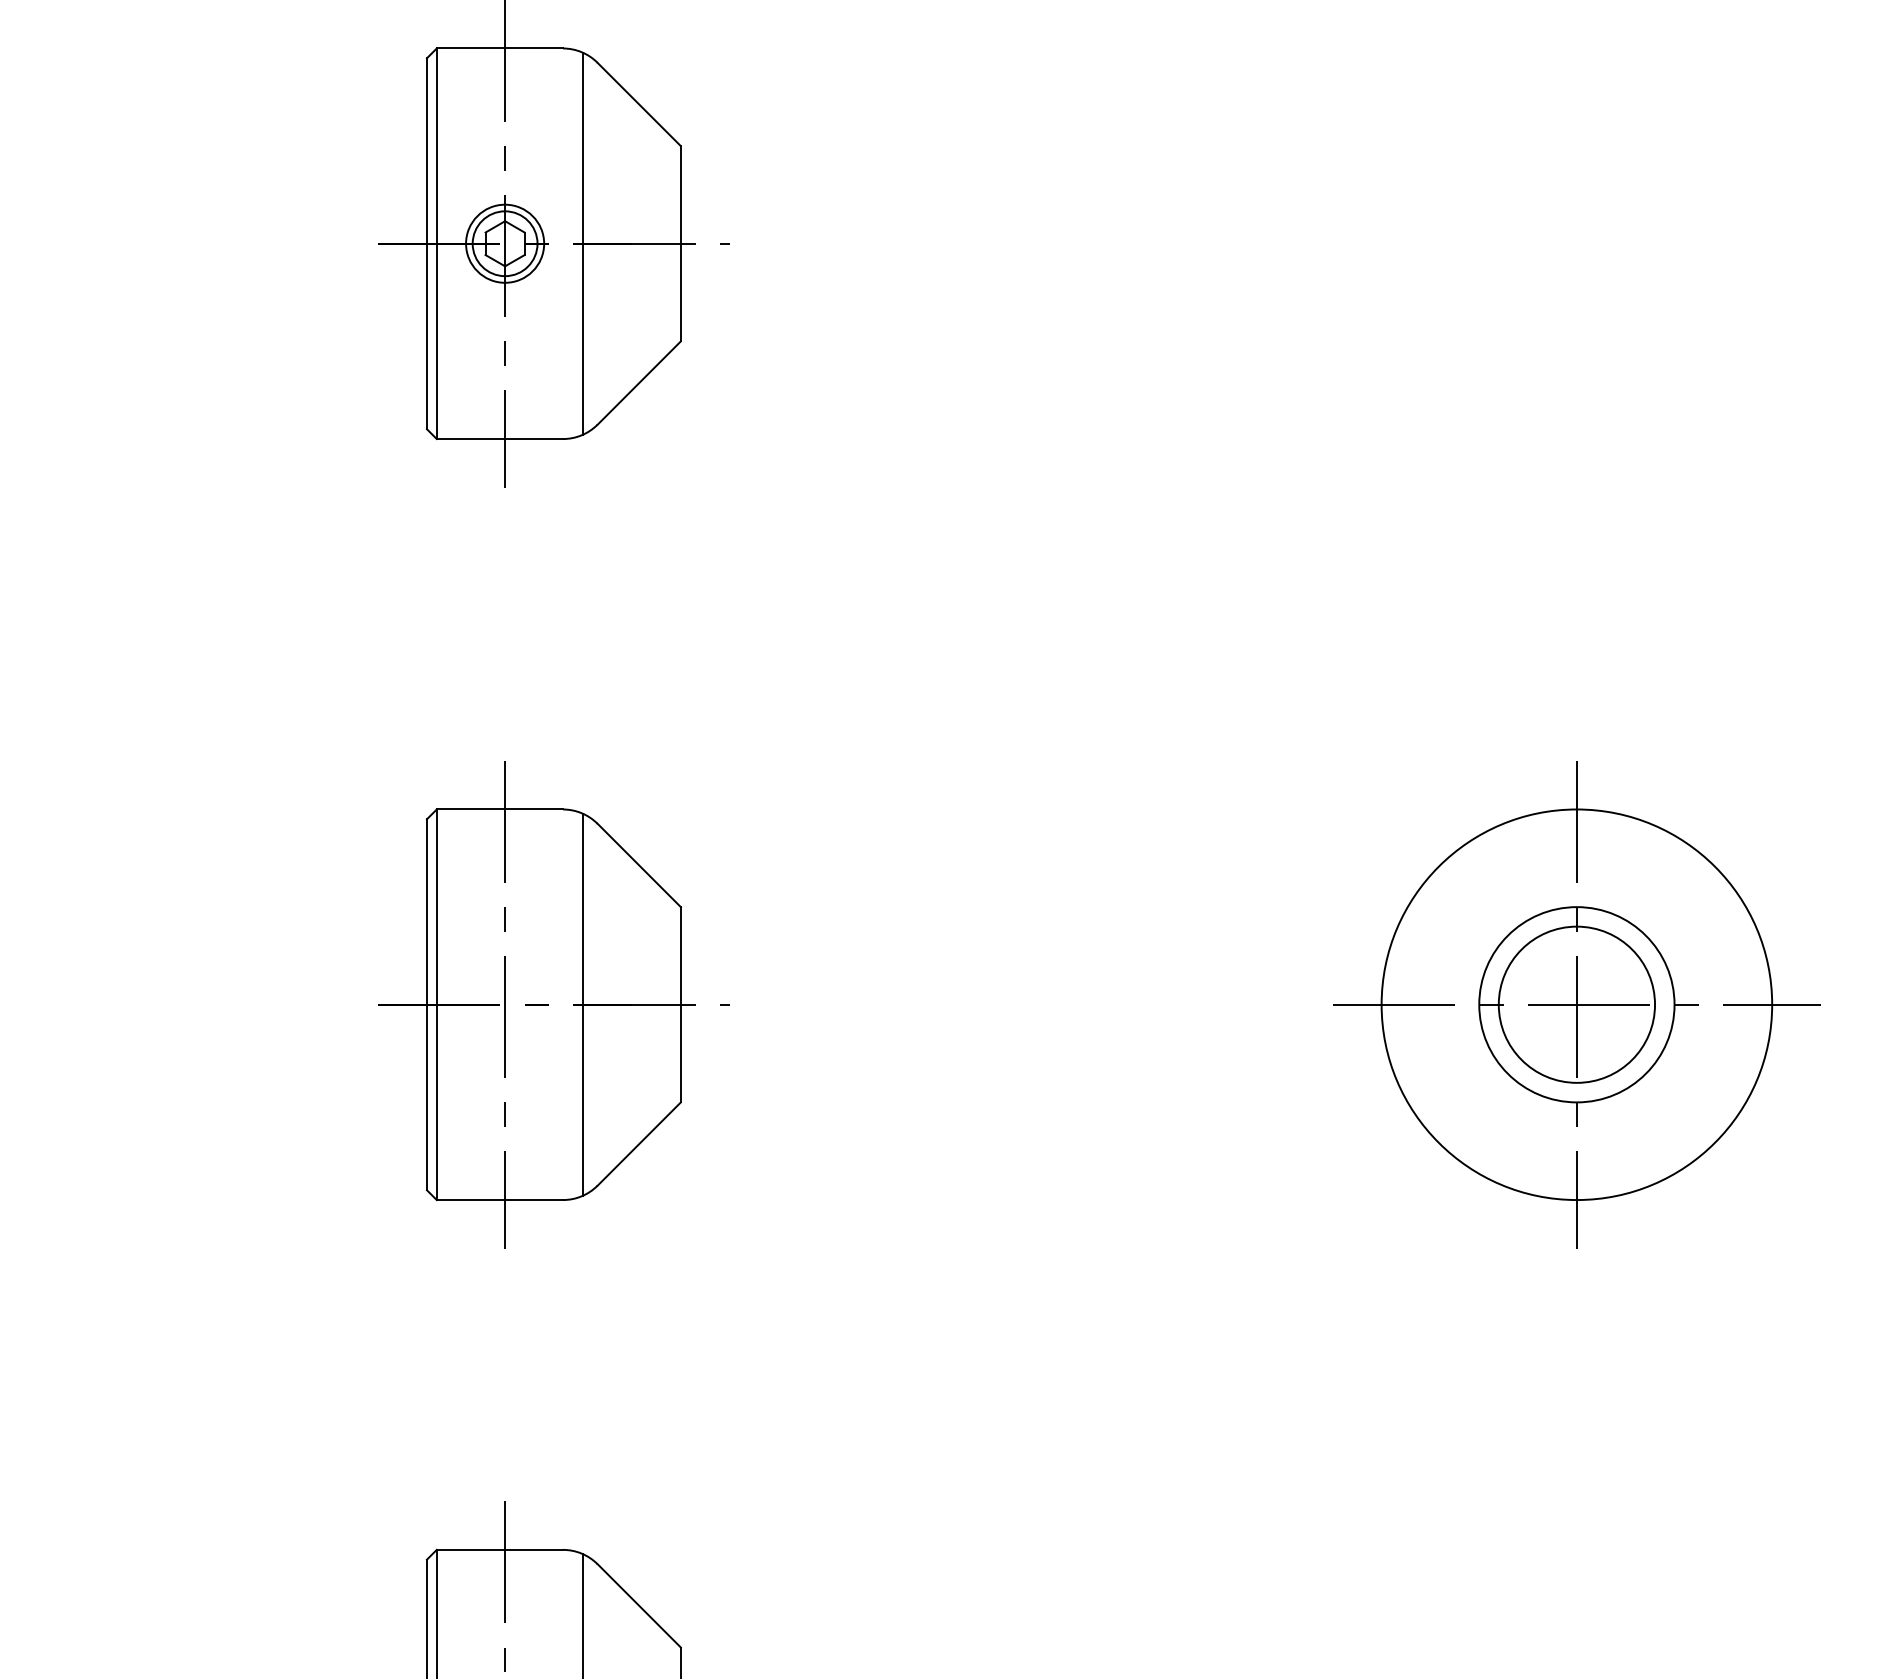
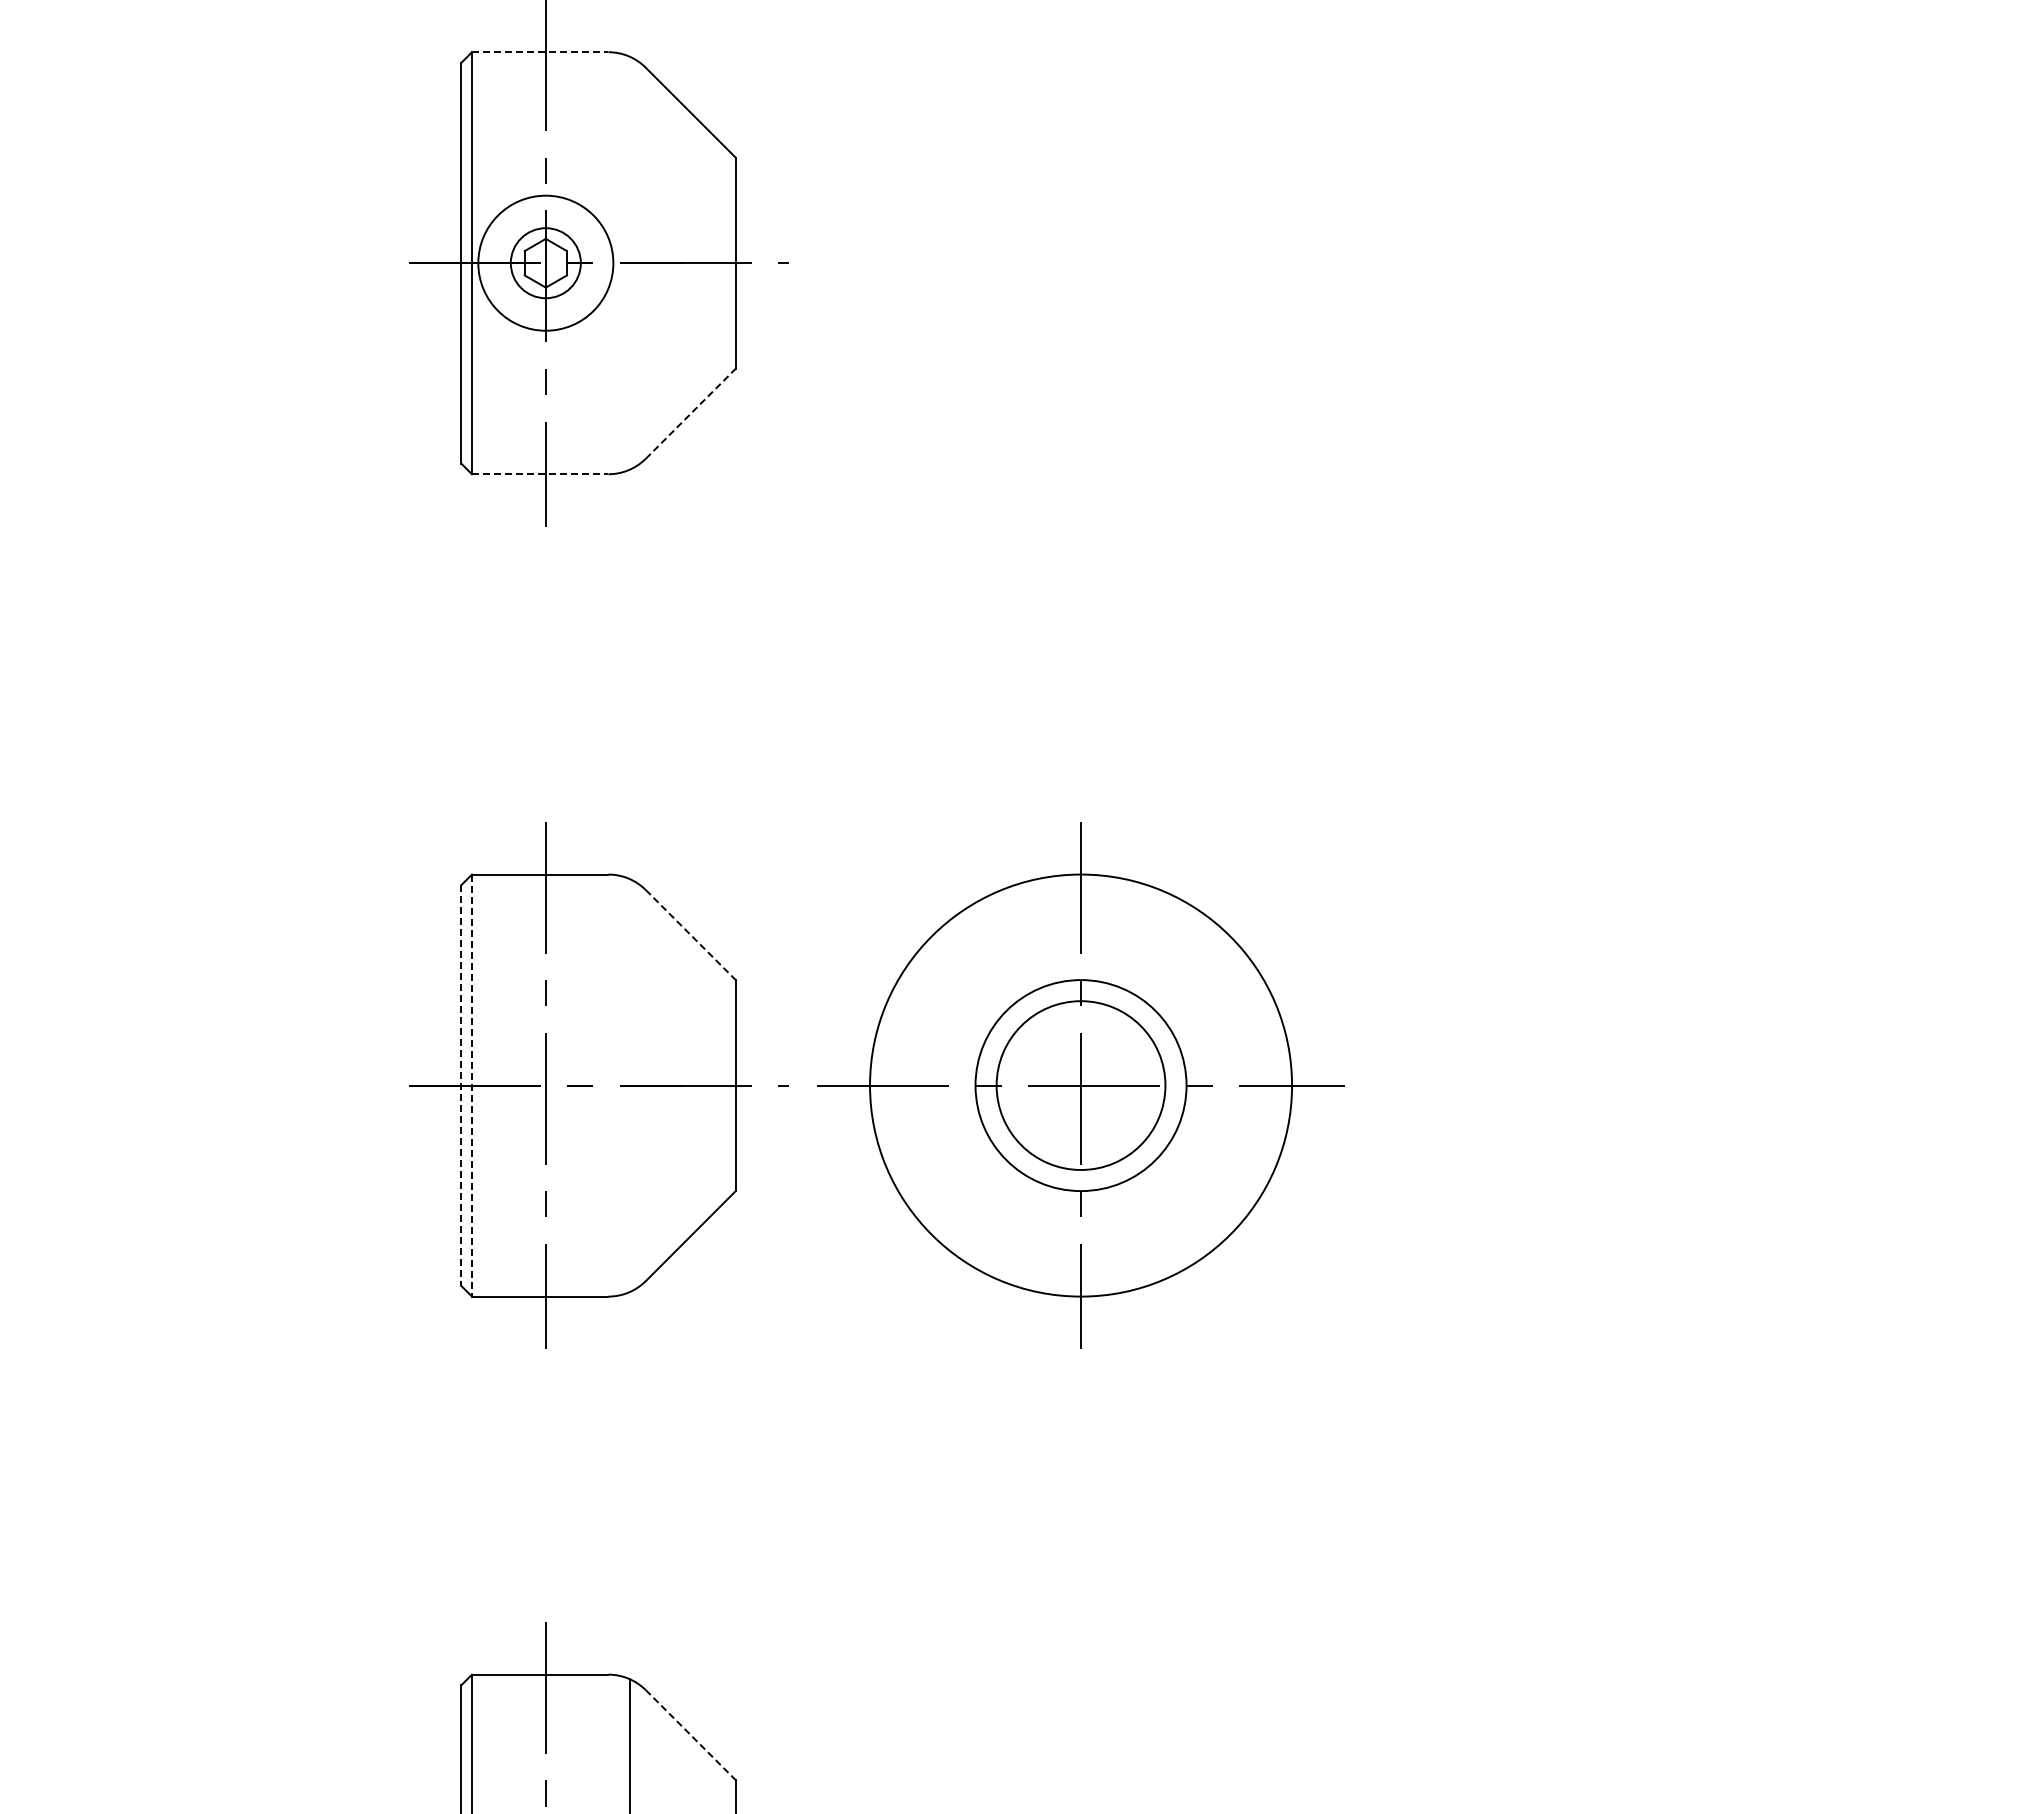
line: (500, 48) -> (540, 52), solid -> dashed
line: (583, 243) -> (630, 262), removed
circle: (504, 244) -> (545, 263), size x1.6
line: (638, 382) -> (690, 413), solid -> dashed
line: (500, 439) -> (540, 474), solid -> dashed
line: (638, 865) -> (690, 935), solid -> dashed
line: (583, 1004) -> (630, 1085), removed
part: (1576, 1004) -> (1080, 1085), moved
line: (427, 1005) -> (461, 1086), solid -> dashed
line: (437, 1005) -> (472, 1086), solid -> dashed
line: (638, 1606) -> (690, 1735), solid -> dashed

